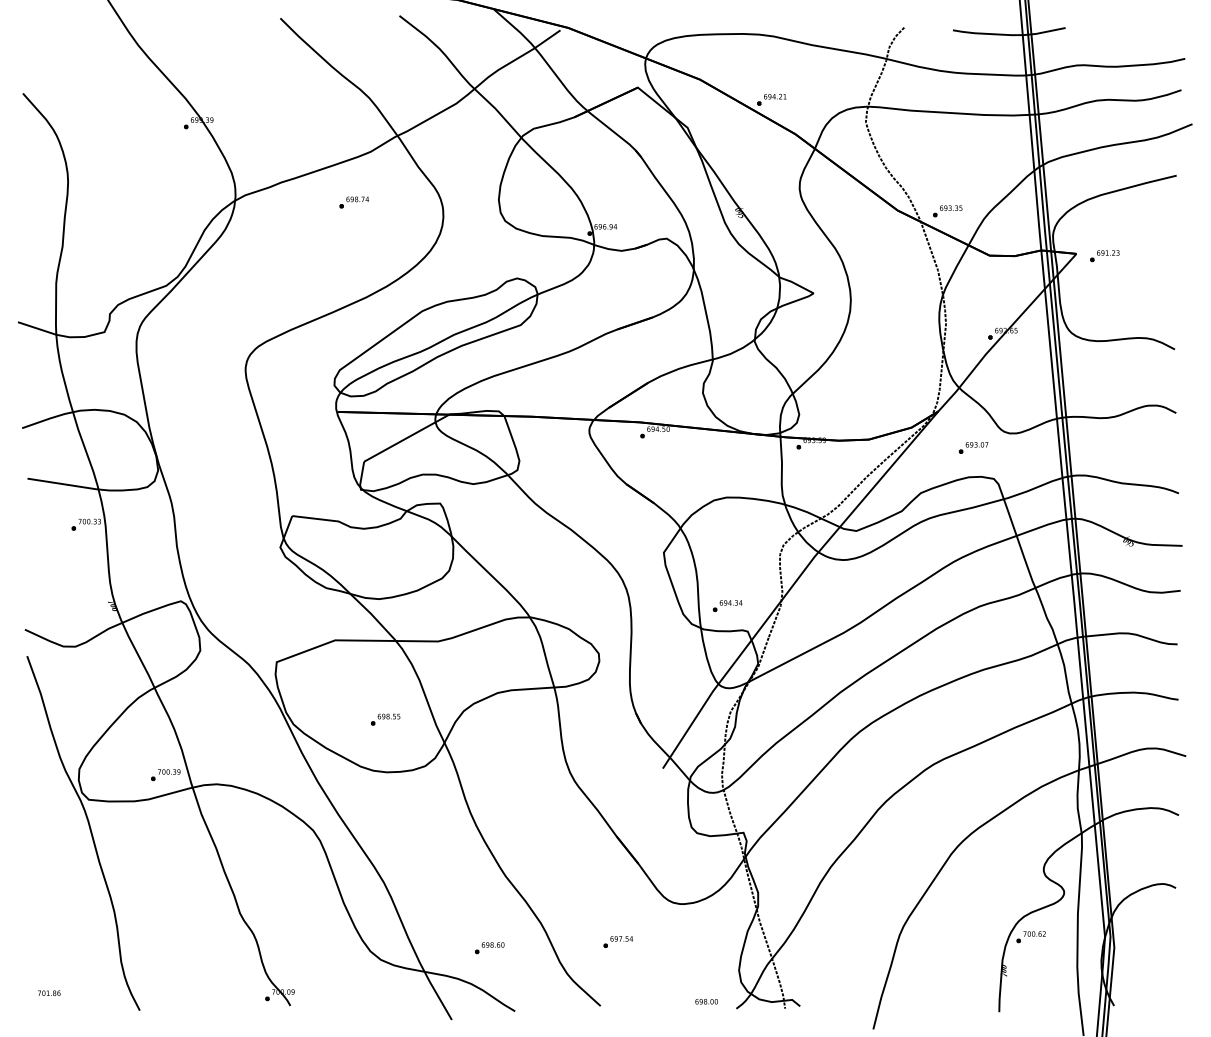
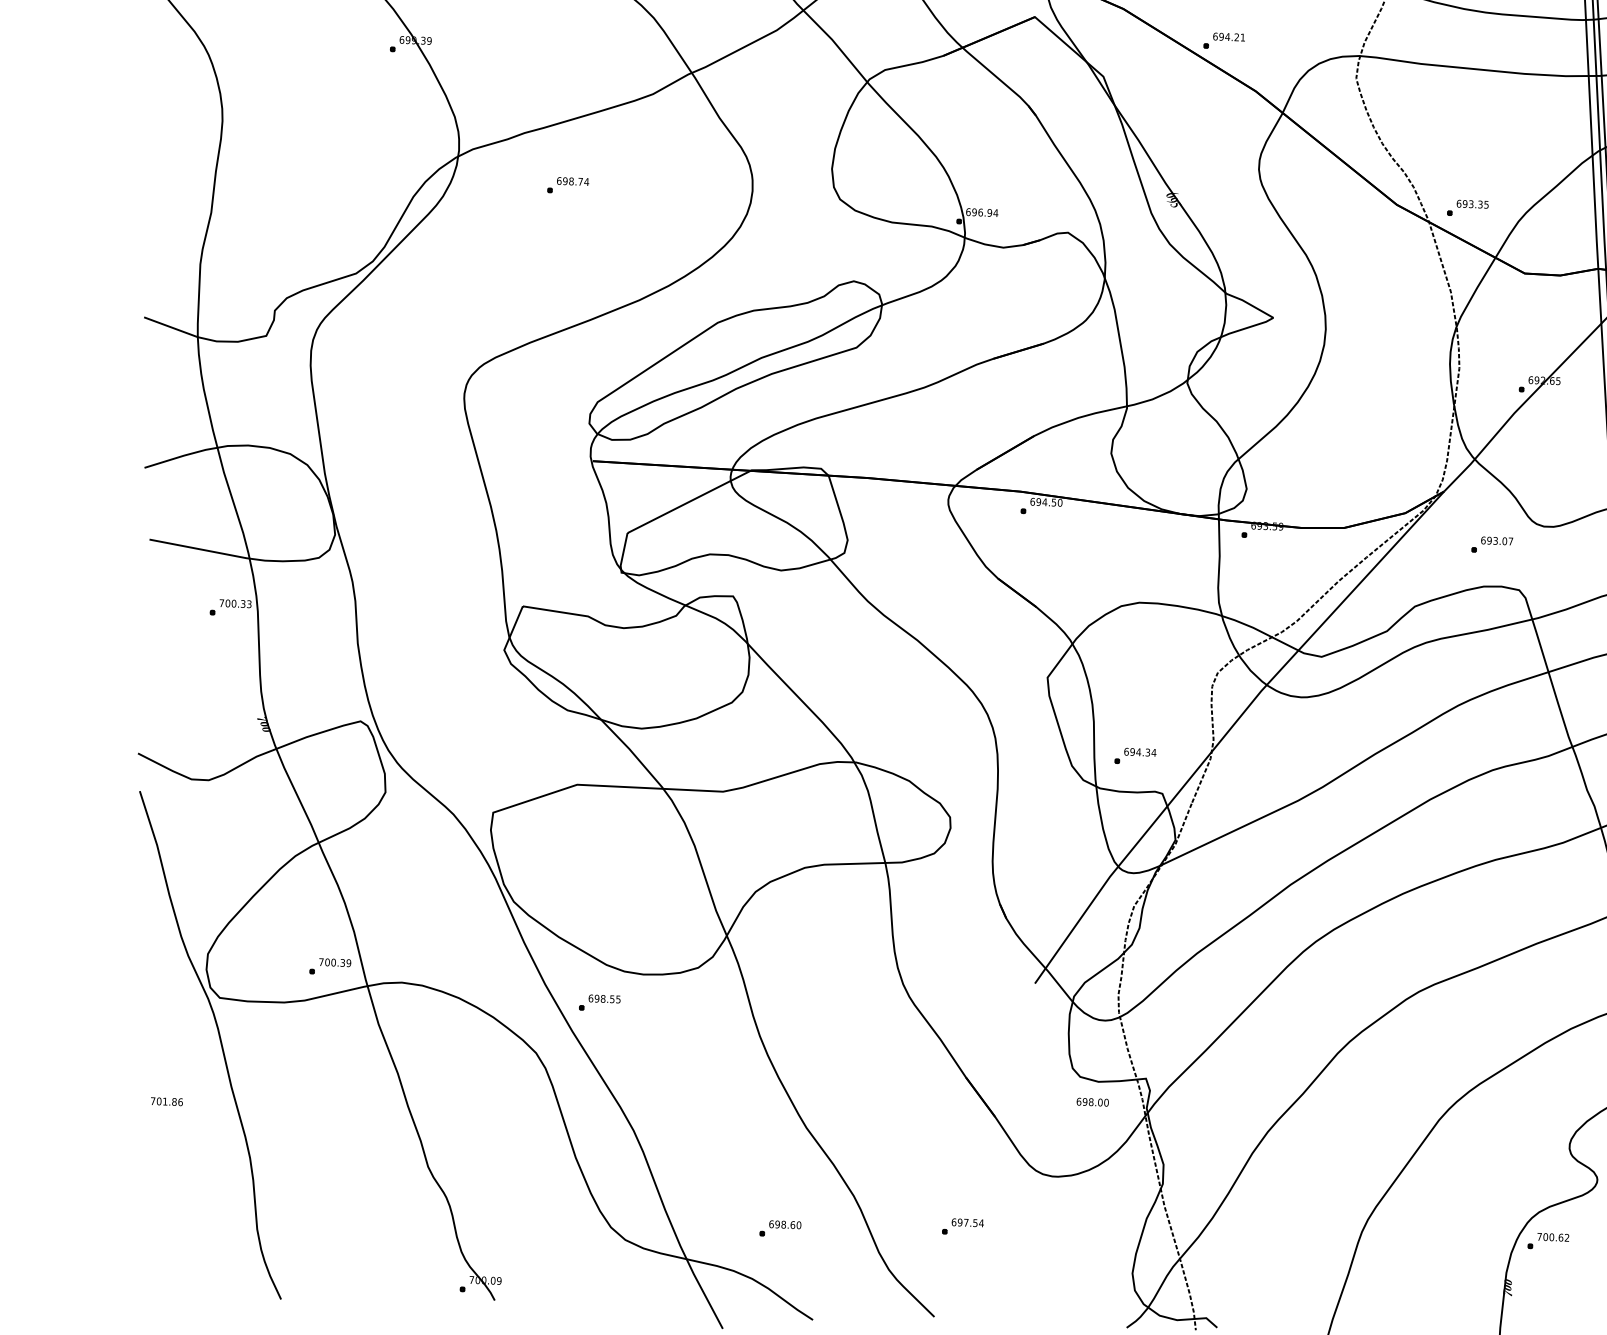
part: (353, 202) -> (566, 185), moved
part: (385, 719) -> (599, 1002), moved
text: (49, 992) -> (167, 1100), moved
text: (706, 1001) -> (1092, 1101), moved

